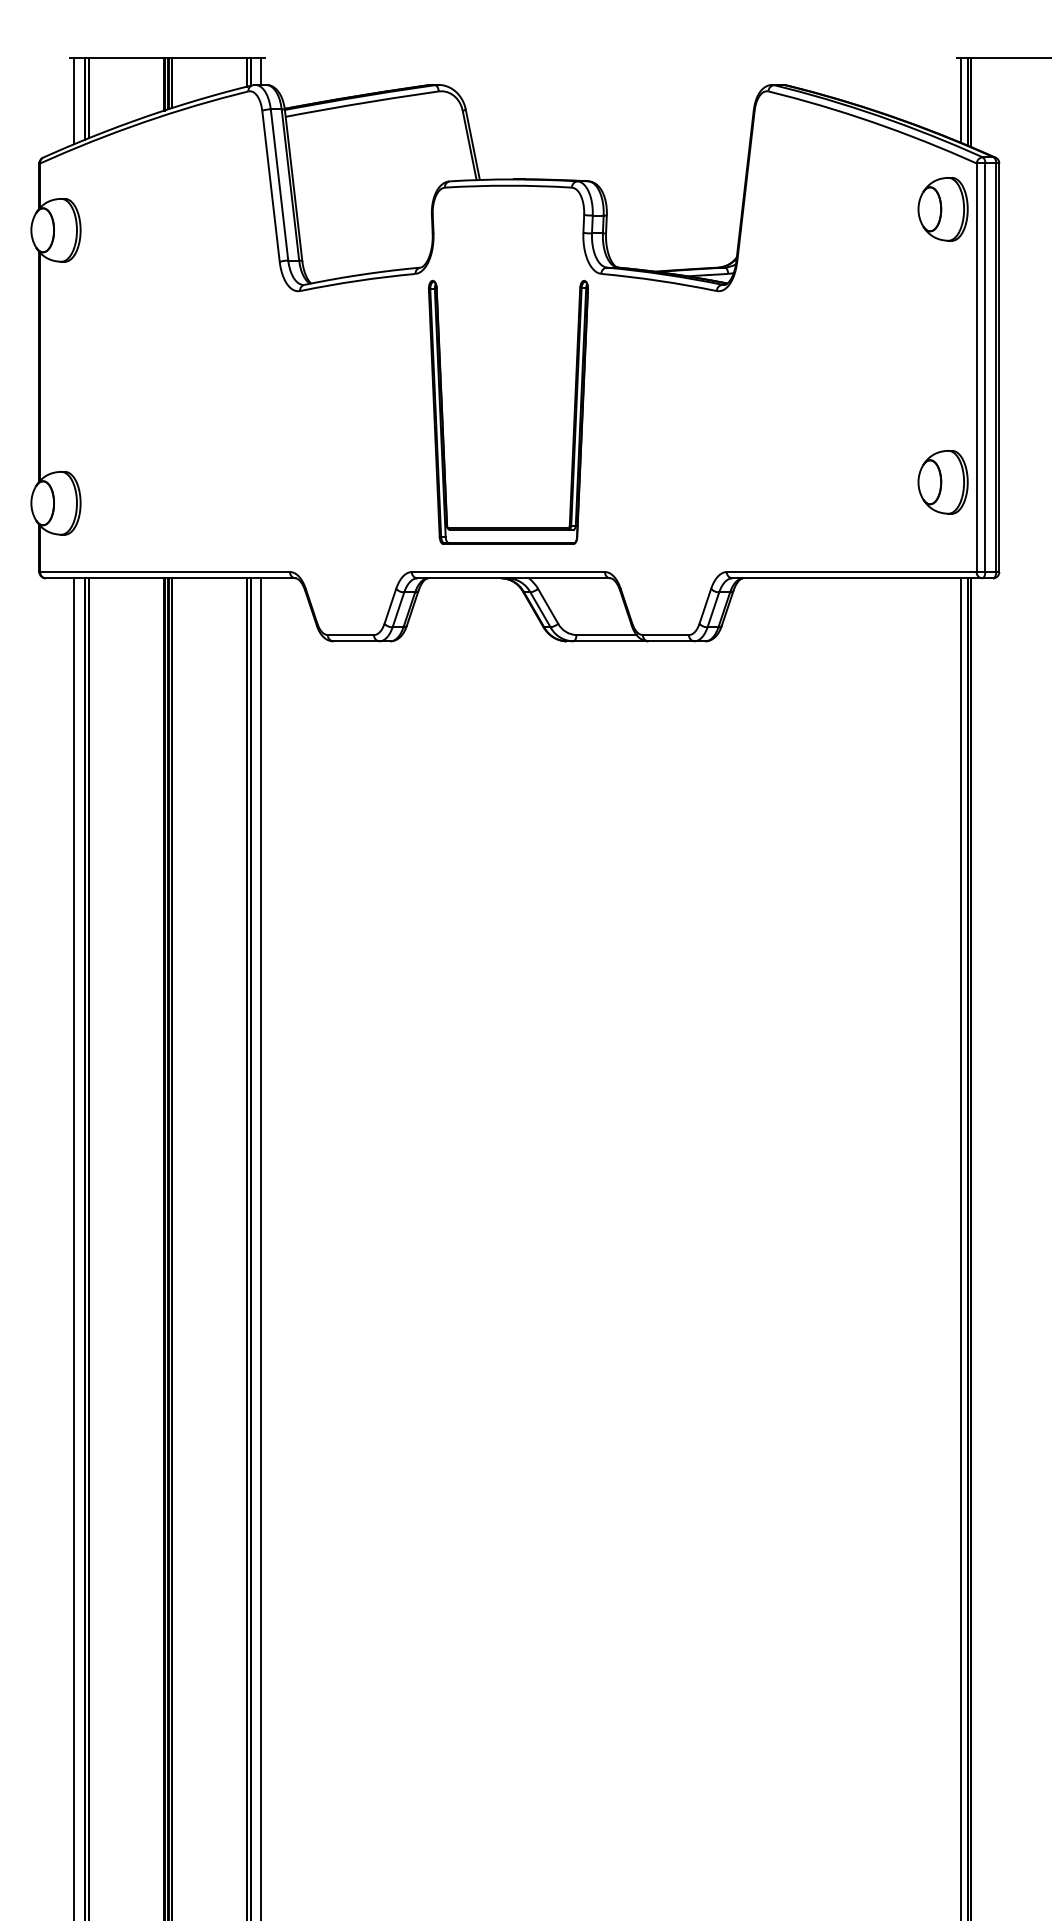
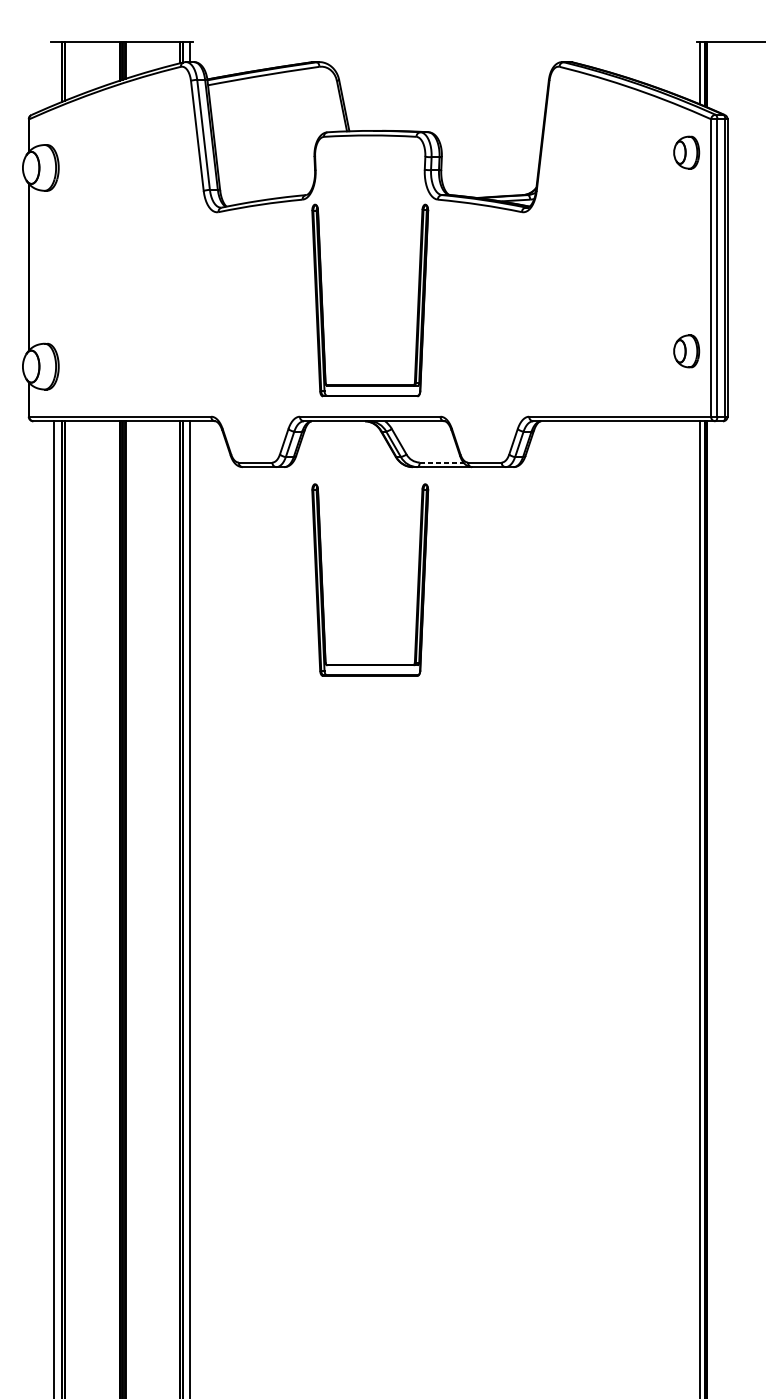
line: (74, 100) -> (54, 73), removed
part: (942, 209) -> (686, 152), size x0.7
part: (942, 482) -> (686, 351), size x0.7
line: (607, 635) -> (442, 462), solid -> dashed
part: (573, 795) -> (417, 579), added

